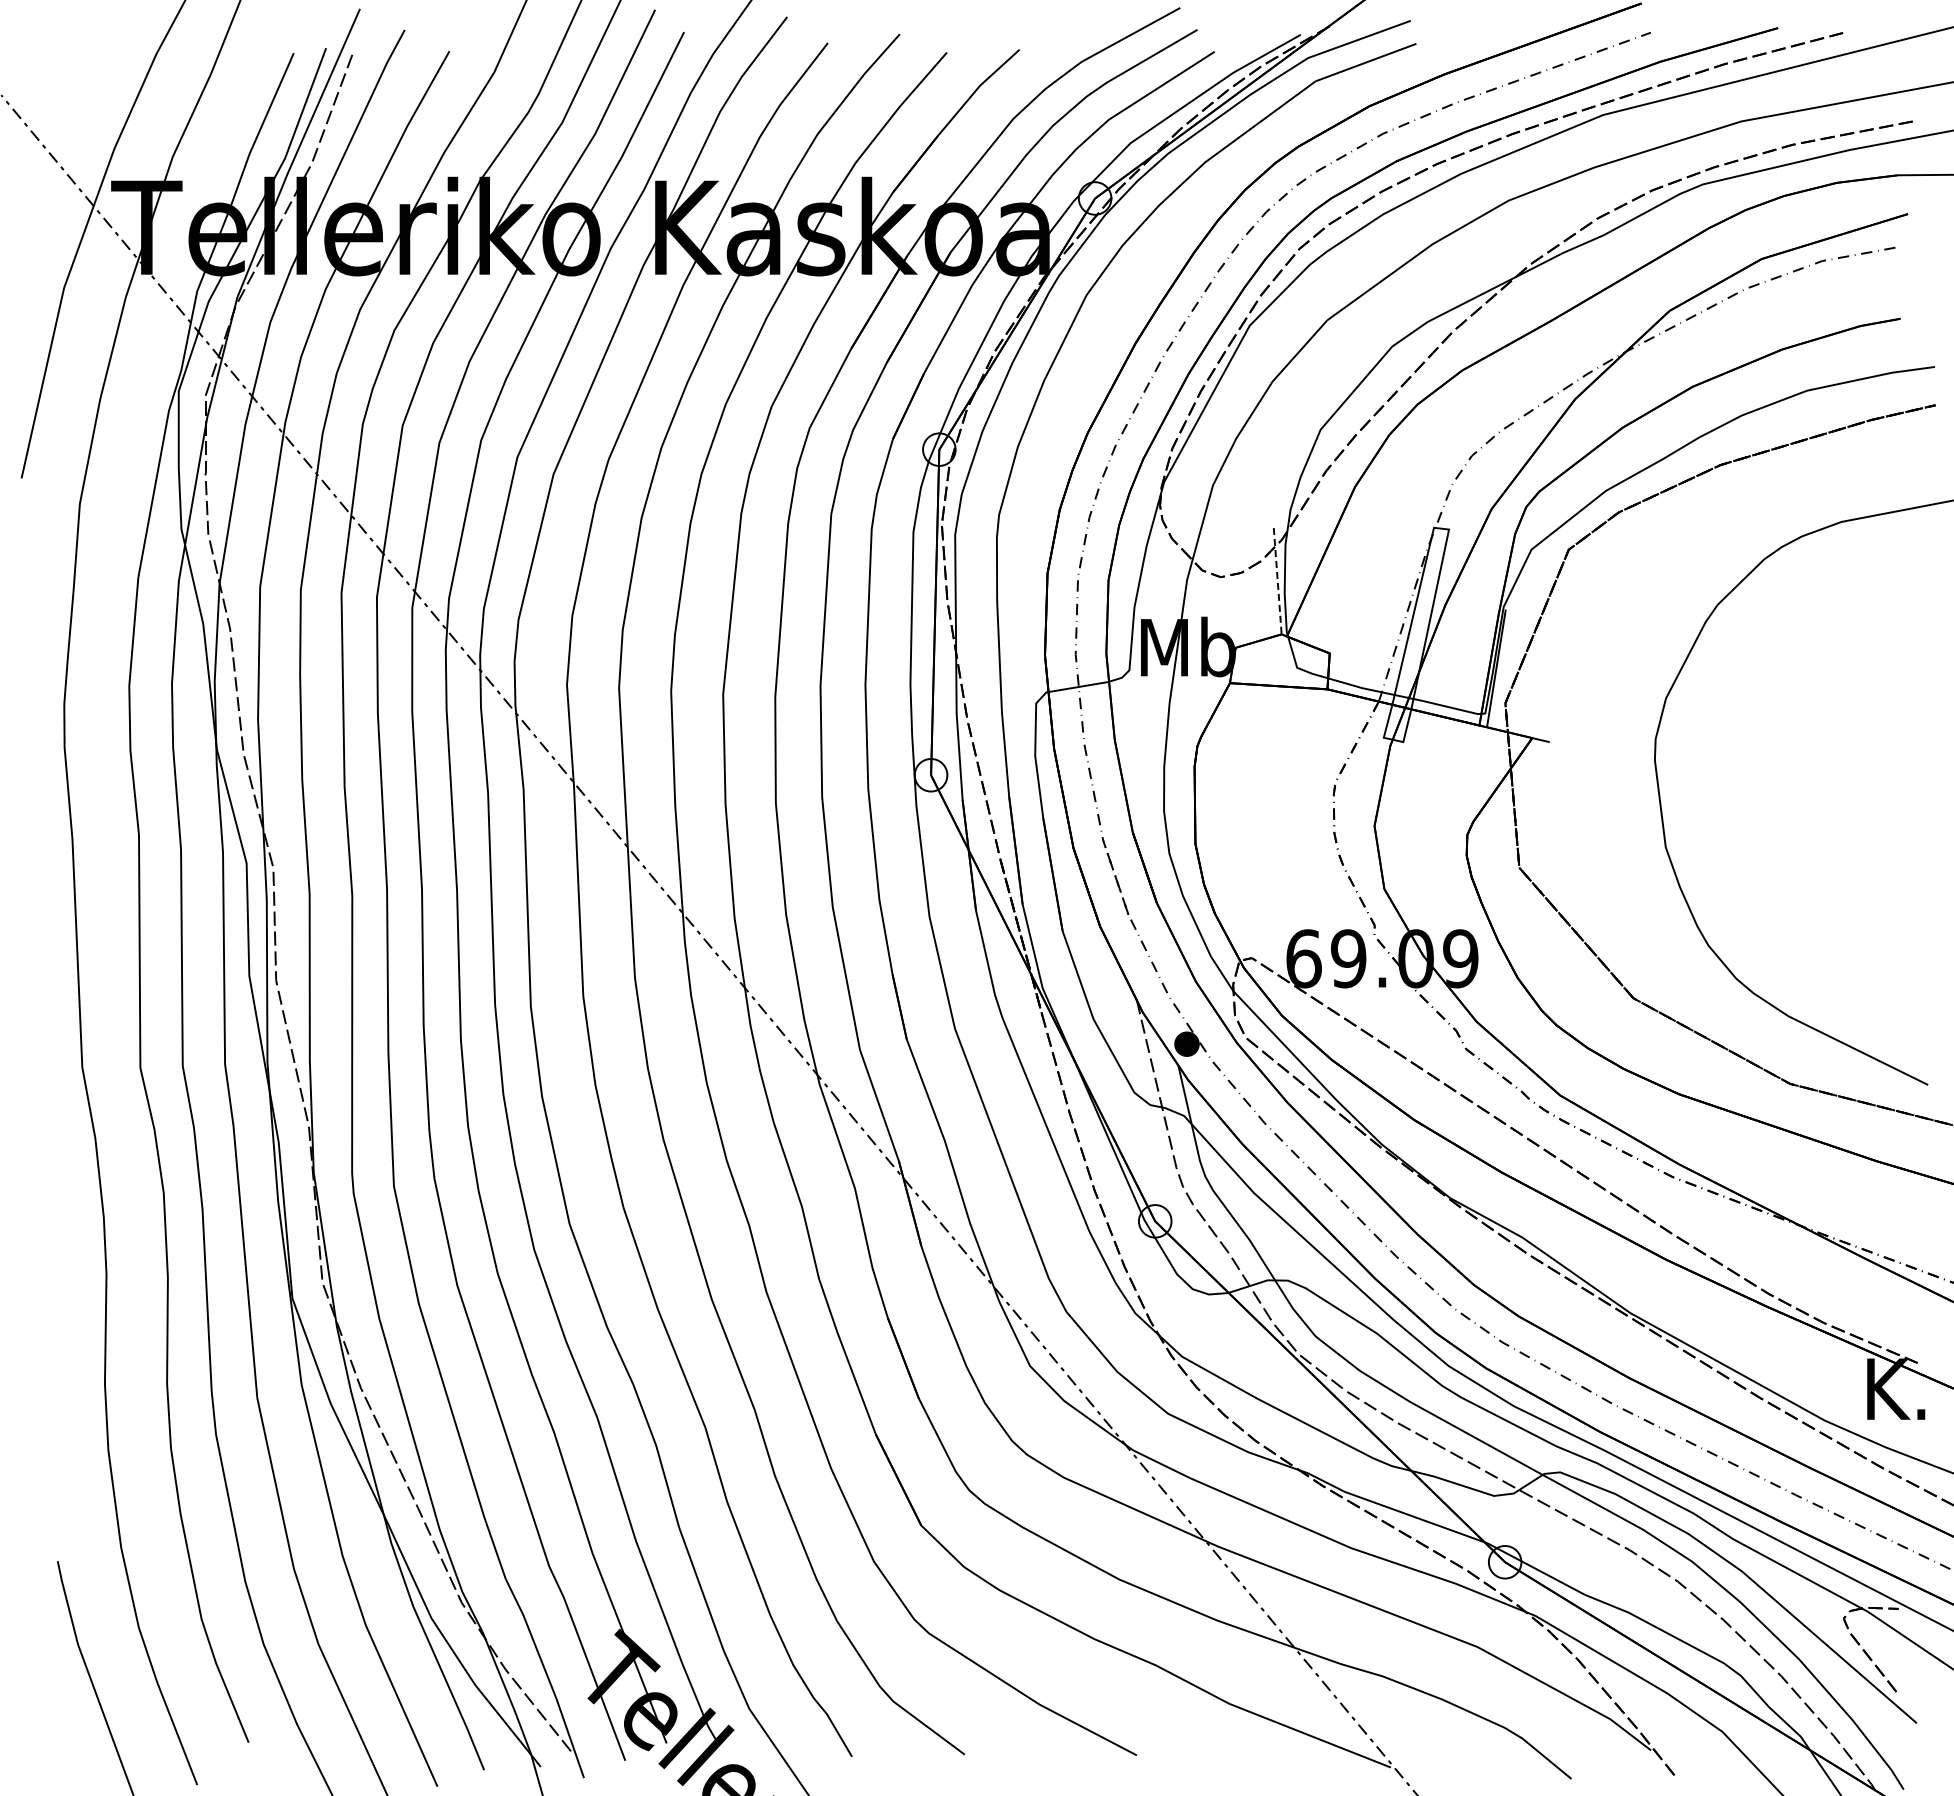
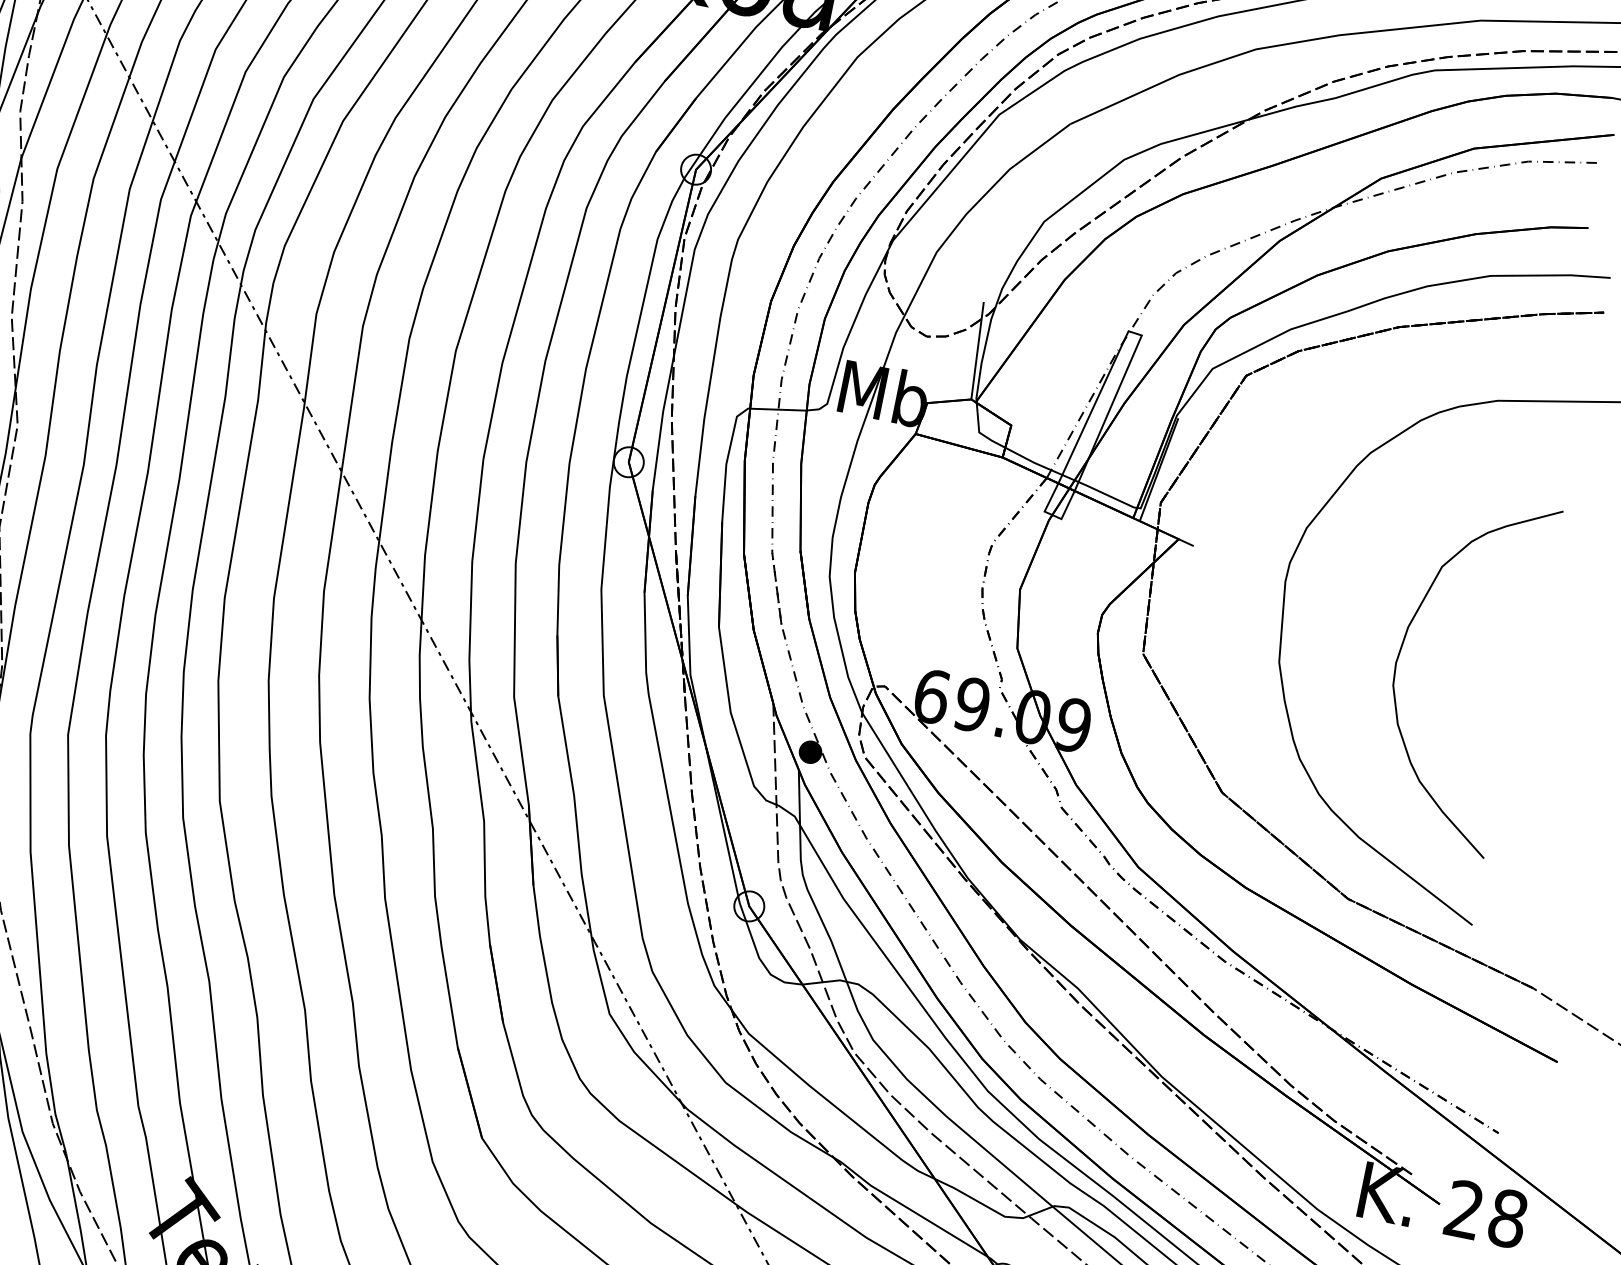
line: (1277, 581) -> (977, 350), dashed -> solid
curve: (1793, 806) -> (1402, 648), added

